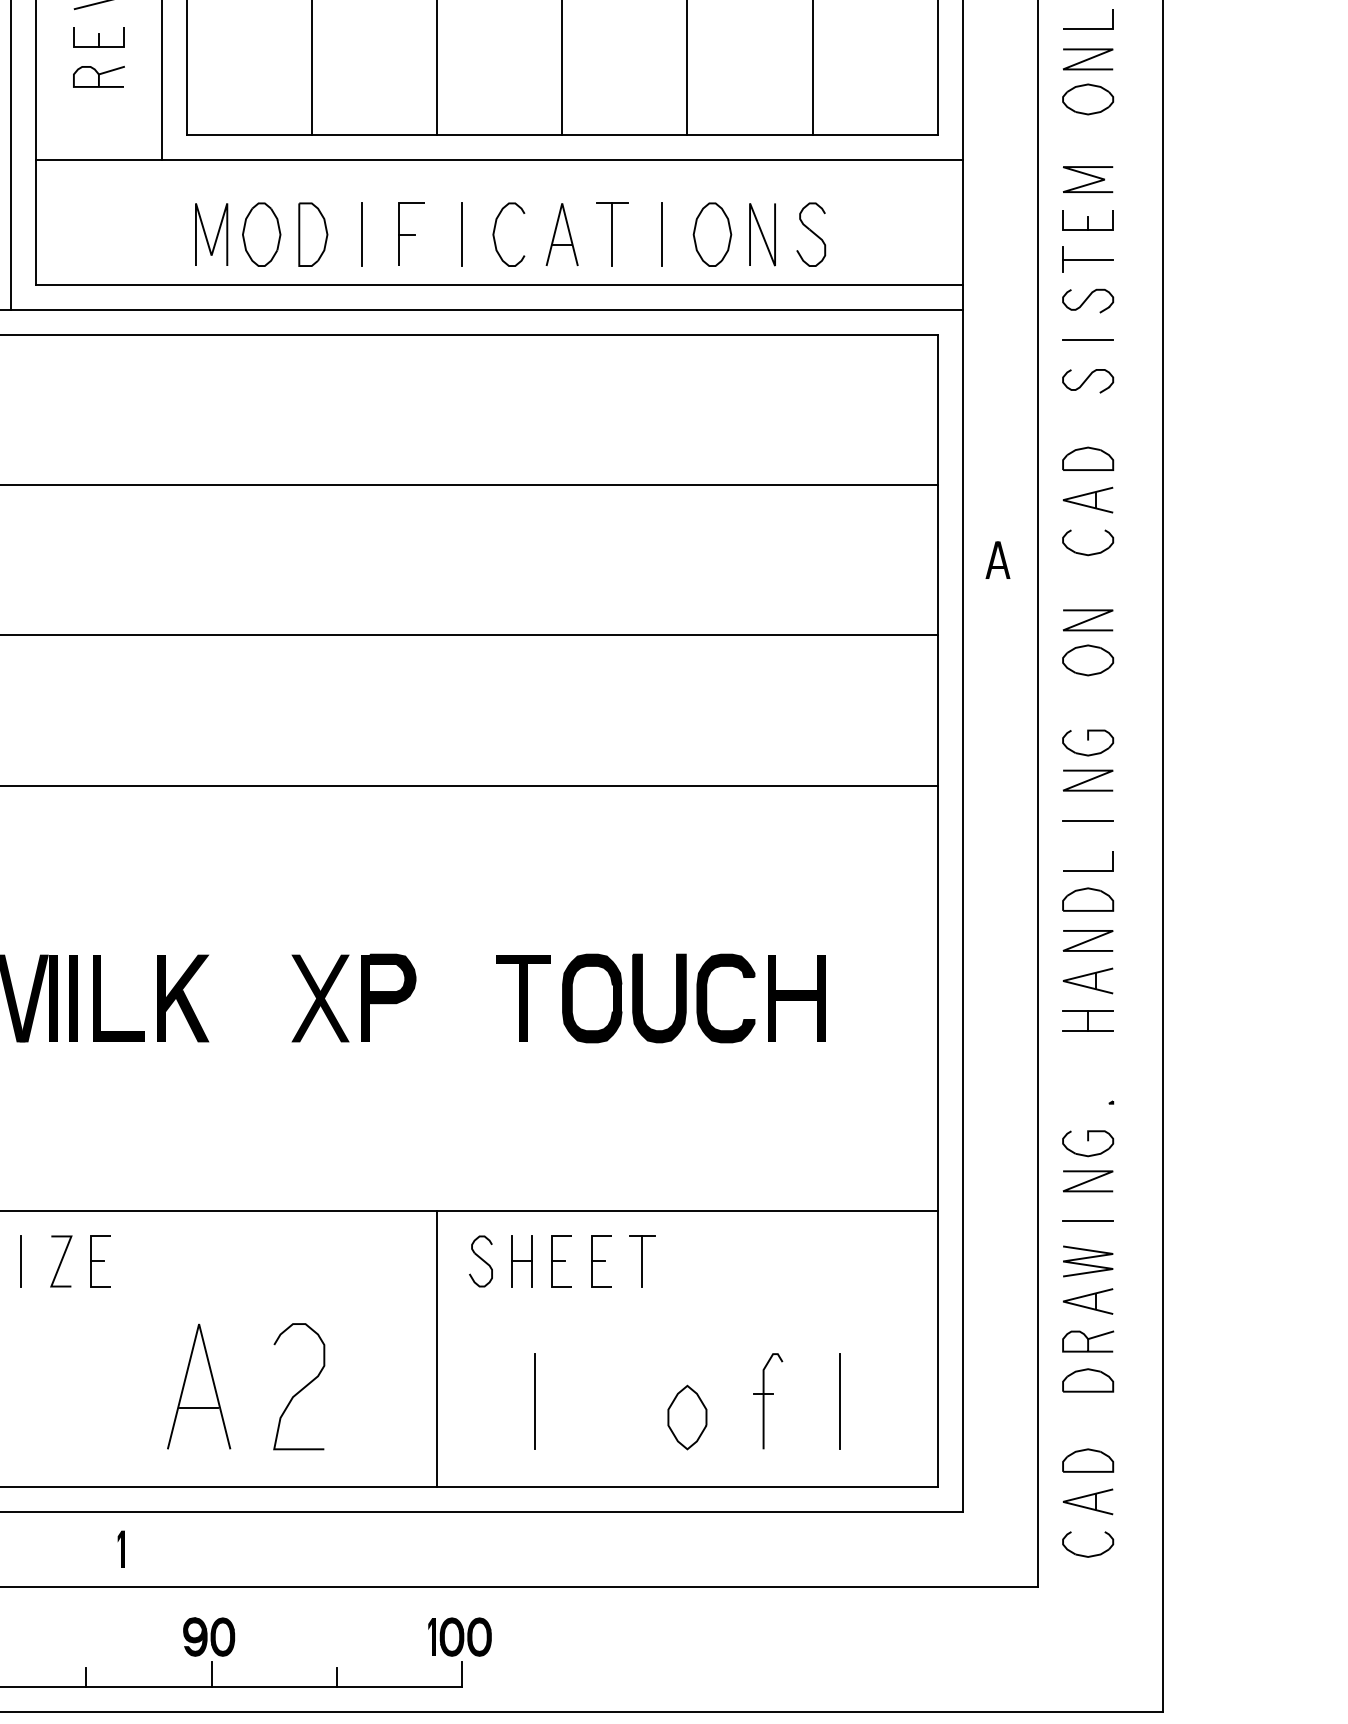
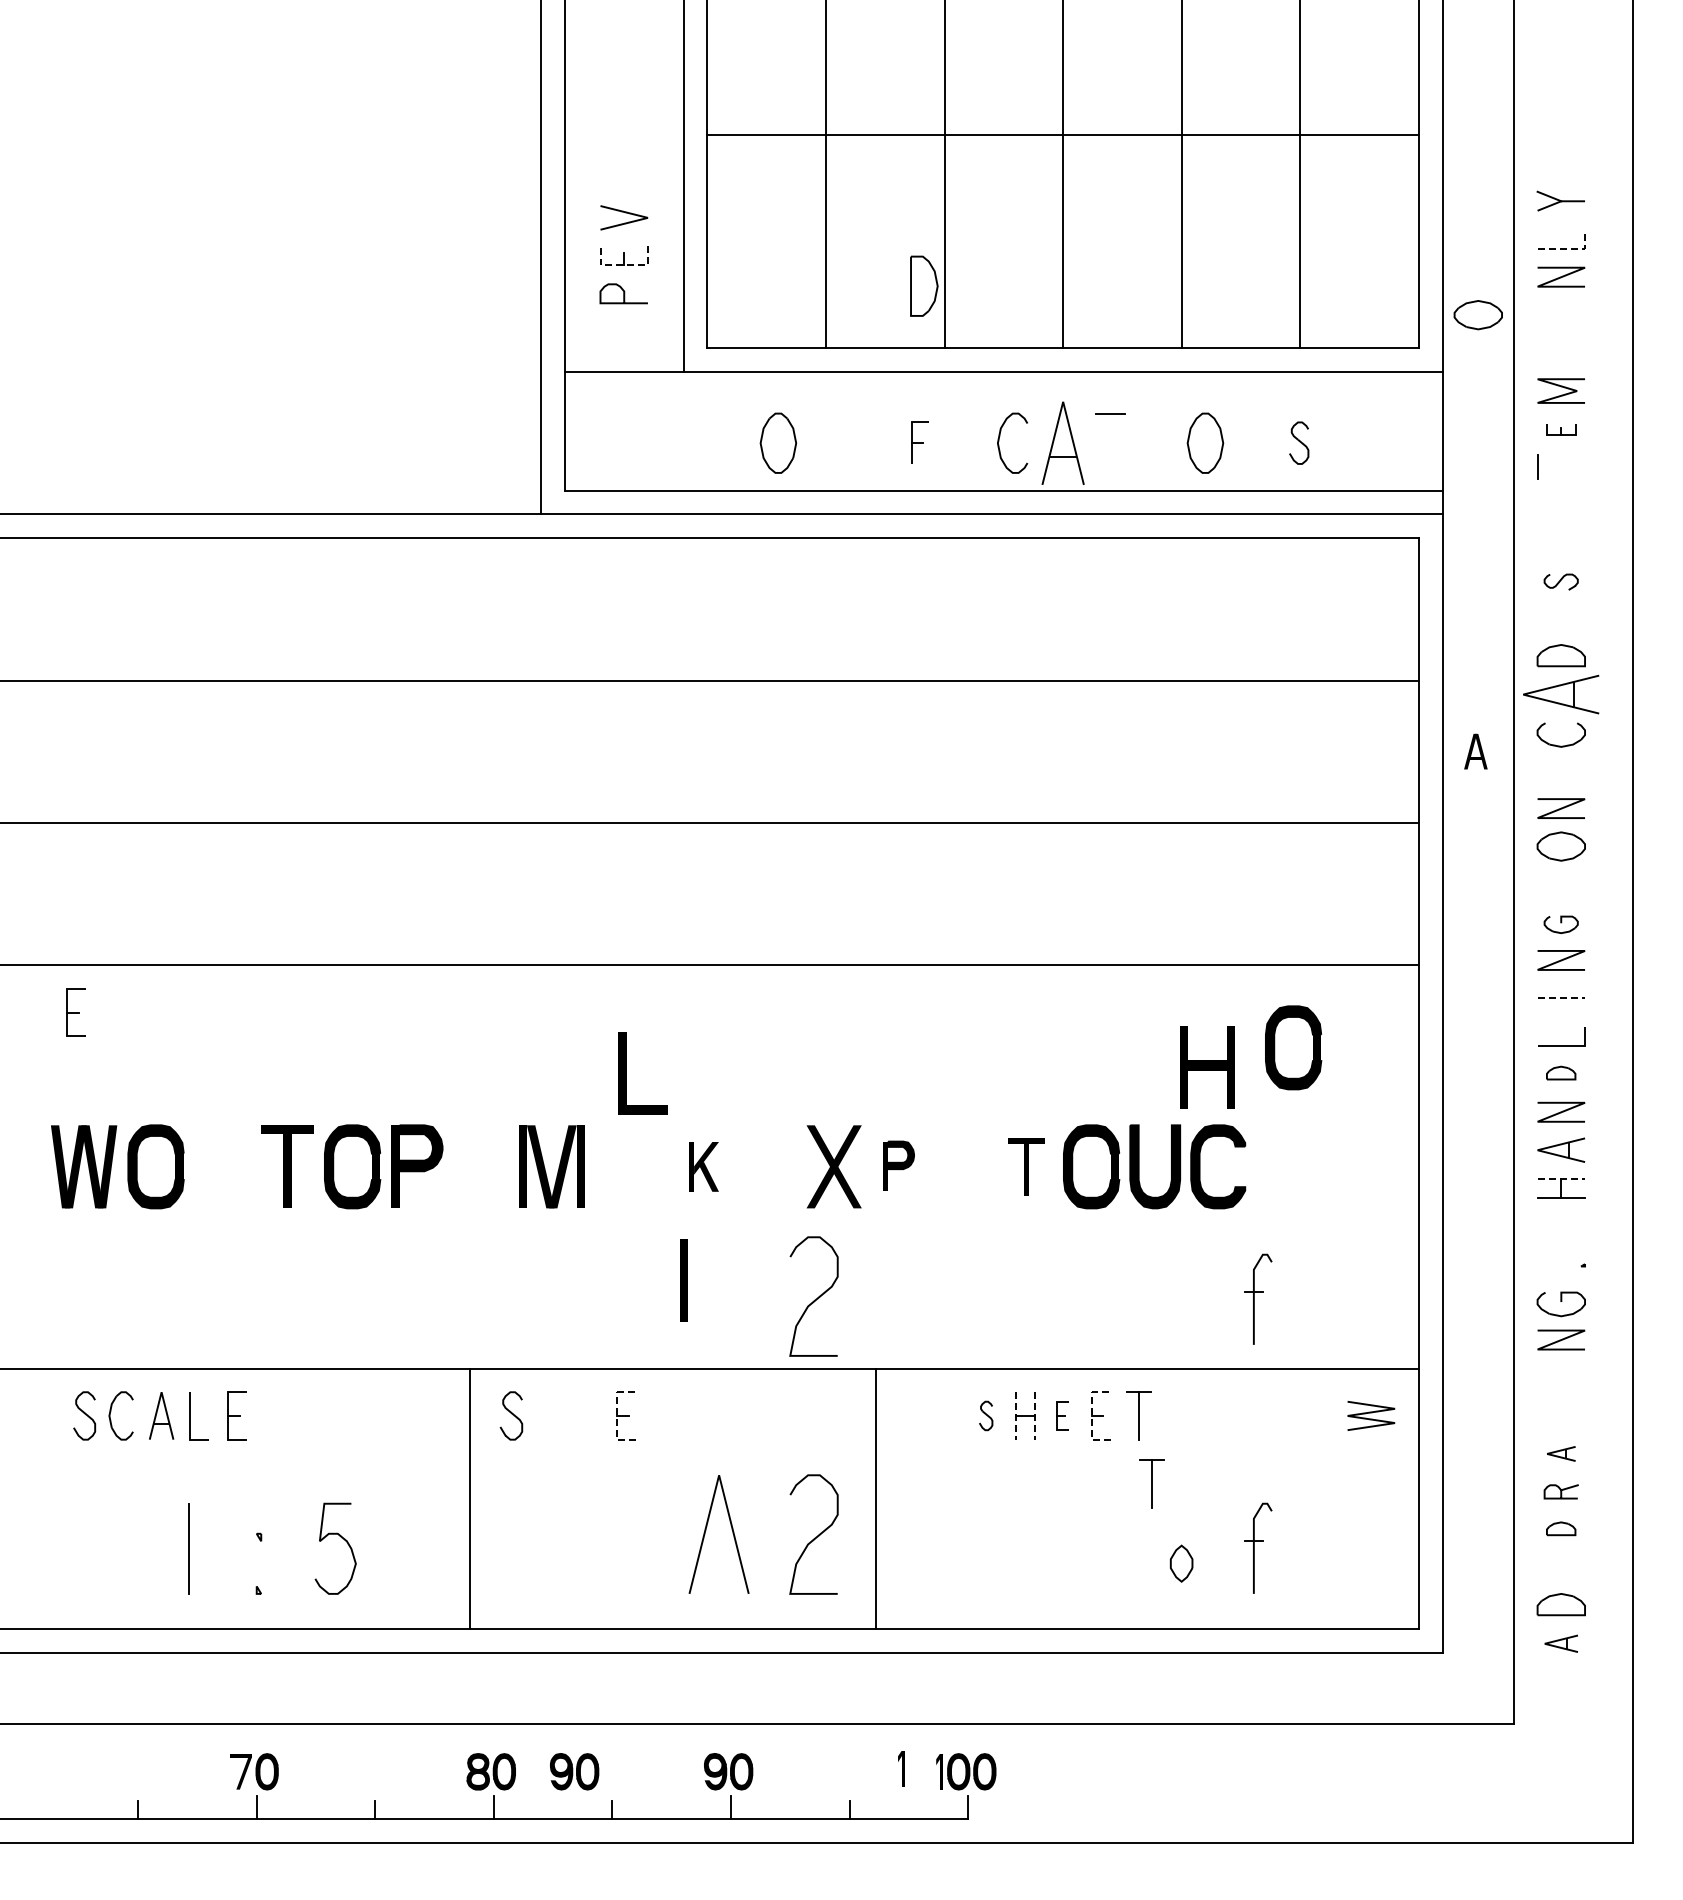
line: (1098, 29) -> (1571, 248), solid -> dashed
line: (99, 47) -> (624, 265), solid -> dashed
line: (110, 70) -> (635, 287), removed
part: (1087, 99) -> (1477, 315), moved
part: (1088, 220) -> (1561, 429), size x0.6
part: (313, 233) -> (924, 285), moved
line: (362, 233) -> (873, 442), removed
part: (411, 233) -> (920, 442), size x0.7
line: (462, 233) -> (968, 442), removed
part: (561, 233) -> (1062, 442), size x1.4
line: (612, 233) -> (1110, 442), removed
line: (662, 233) -> (1158, 442), removed
part: (811, 233) -> (1299, 442), size x0.7
line: (206, 234) -> (726, 443), removed
line: (762, 234) -> (1252, 443), removed
line: (1088, 260) -> (1561, 467), removed
part: (1087, 300) -> (1560, 505), removed
line: (1088, 339) -> (1561, 542), removed
part: (1087, 380) -> (1560, 581), size x0.7
part: (1088, 499) -> (1561, 694), size x1.6
part: (1087, 742) -> (1560, 924), size x0.7
line: (1088, 820) -> (1561, 998), solid -> dashed
part: (805, 872) -> (1293, 1047), added
part: (1087, 898) -> (1560, 1072), size x0.6
part: (388, 997) -> (898, 1165), size x0.6
part: (72, 998) -> (683, 1280), moved
part: (101, 998) -> (626, 1073), moved
part: (182, 998) -> (703, 1166), size x0.6
part: (523, 998) -> (1026, 1166), size x0.7
part: (796, 998) -> (1207, 1067), moved
line: (1088, 1010) -> (1561, 1178), solid -> dashed
part: (768, 1137) -> (1258, 1298), added
curve: (299, 1138) -> (814, 1299), added
line: (1088, 1221) -> (1561, 1378), removed
line: (1088, 1258) -> (1371, 1413), moved
line: (21, 1260) -> (550, 1415), removed
line: (61, 1260) -> (588, 1415), removed
line: (91, 1260) -> (617, 1415), solid -> dashed
part: (480, 1260) -> (985, 1415), size x0.6
line: (511, 1260) -> (1015, 1415), solid -> dashed
line: (532, 1260) -> (1034, 1415), solid -> dashed
part: (561, 1260) -> (1062, 1415), size x0.6
line: (592, 1260) -> (1091, 1415), solid -> dashed
part: (1088, 1301) -> (1561, 1453), size x0.6
part: (655, 1332) -> (1151, 1483), added
part: (1087, 1341) -> (1560, 1491), size x0.7
line: (437, 1348) -> (875, 1498), moved
part: (1087, 1380) -> (1560, 1528), size x0.6
line: (535, 1401) -> (1037, 1548), removed
line: (839, 1401) -> (1325, 1548), removed
line: (198, 1407) -> (718, 1554), removed
part: (687, 1417) -> (1181, 1563), size x0.6
part: (1088, 1501) -> (1561, 1643), size x0.7
part: (121, 1549) -> (901, 1768), moved
part: (1087, 1555) -> (1560, 1694), removed
part: (46, 1636) -> (574, 1771), added

